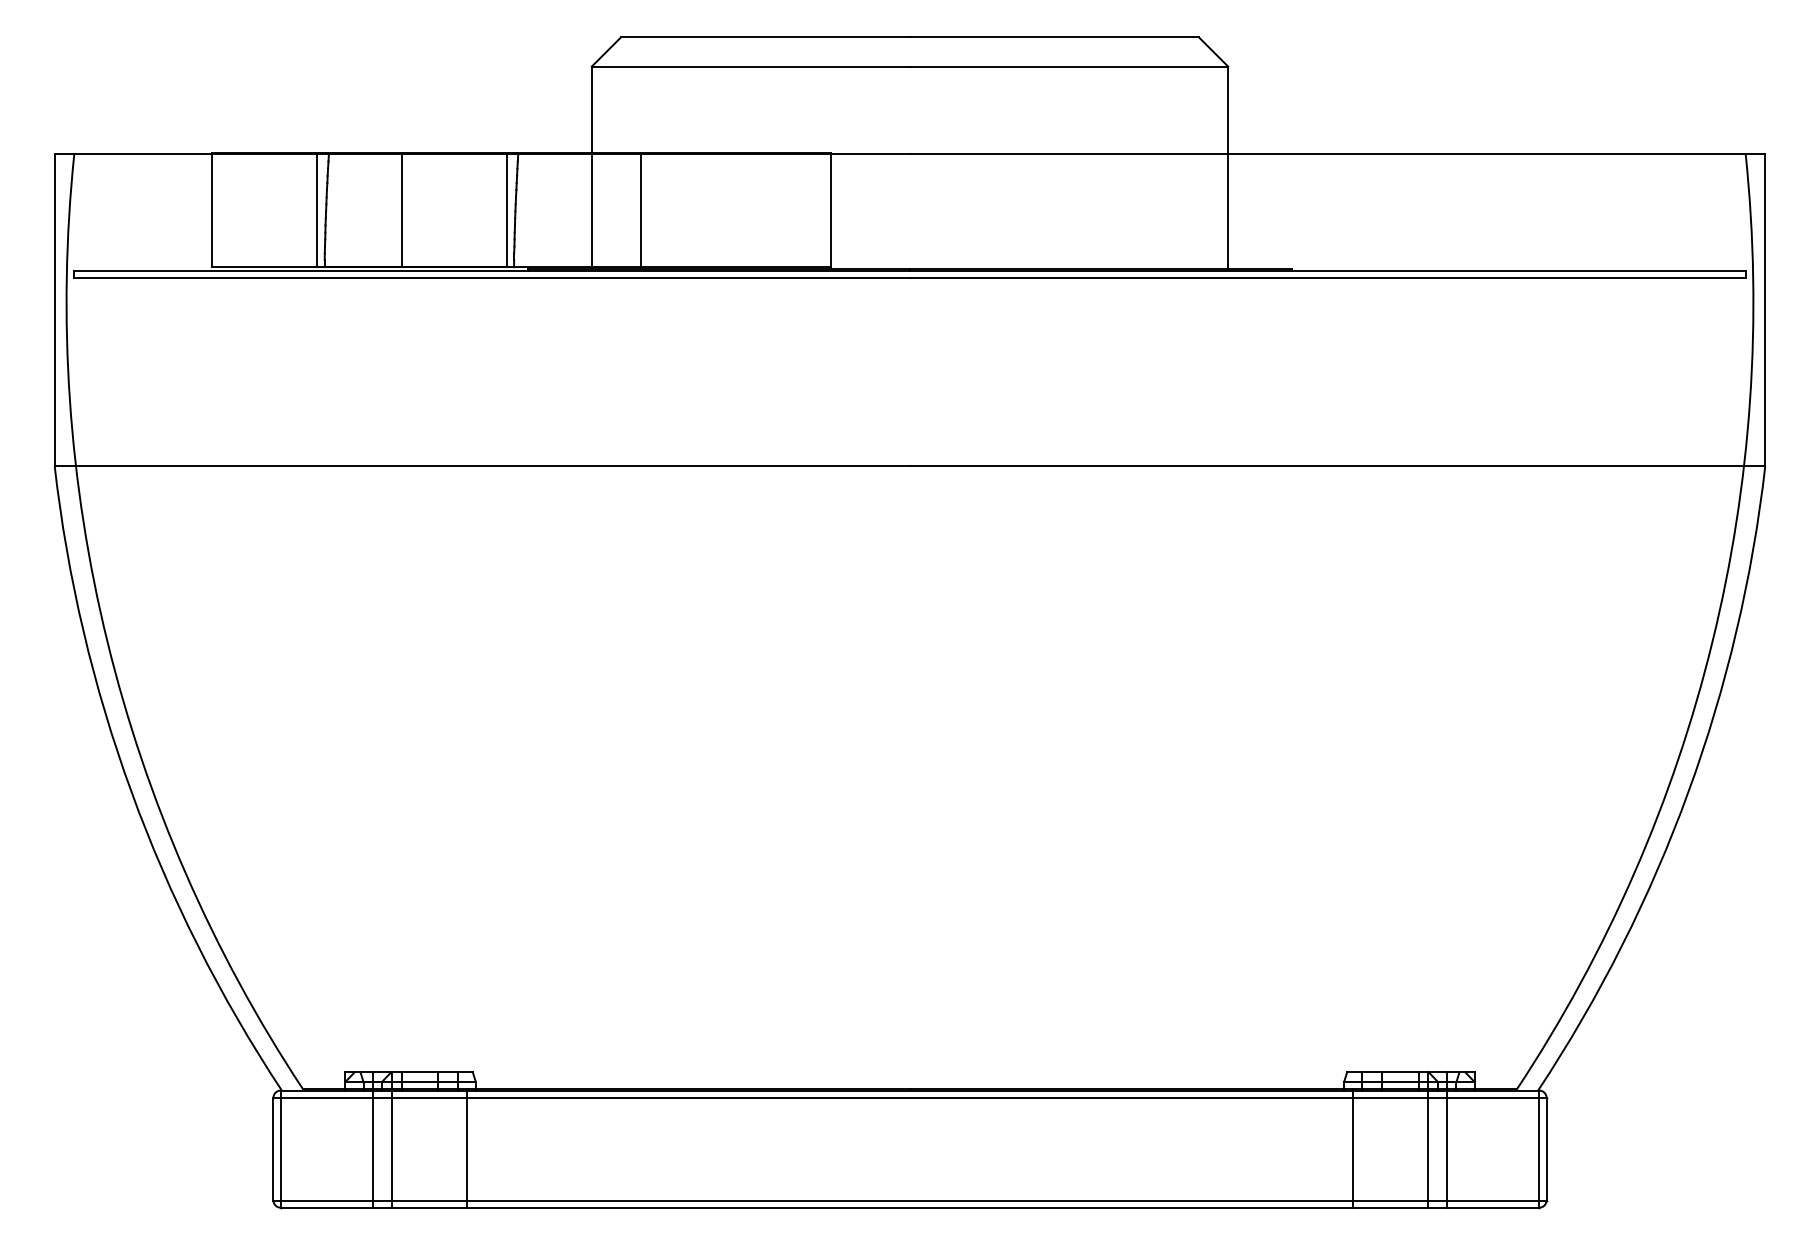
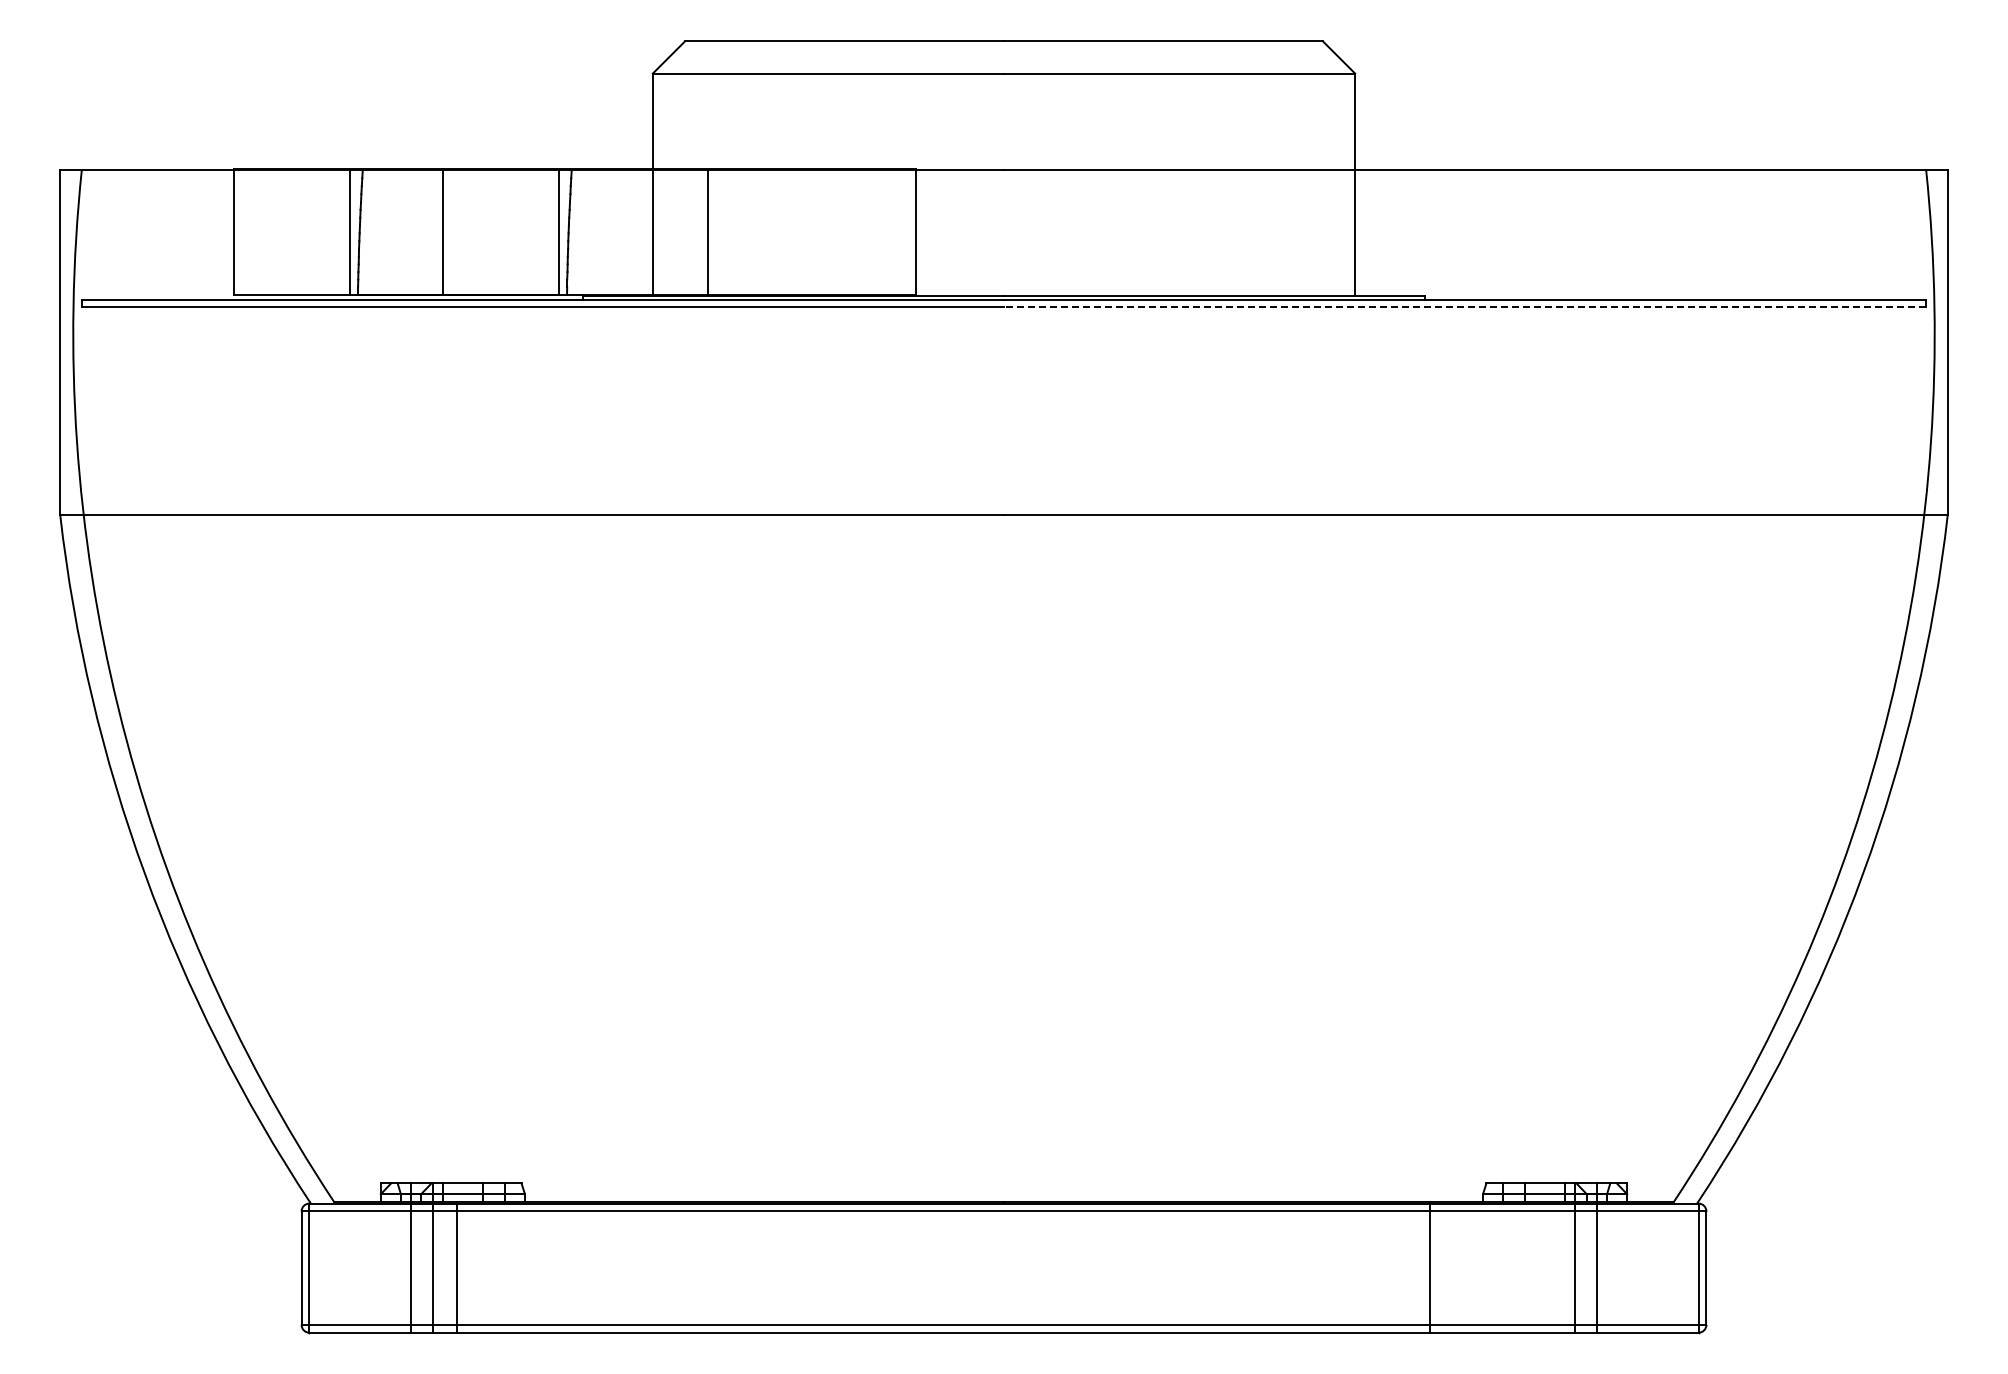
line: (1327, 278) -> (1464, 307), solid -> dashed
line: (467, 1148) -> (457, 1267), moved
line: (1352, 1148) -> (1429, 1267), moved

